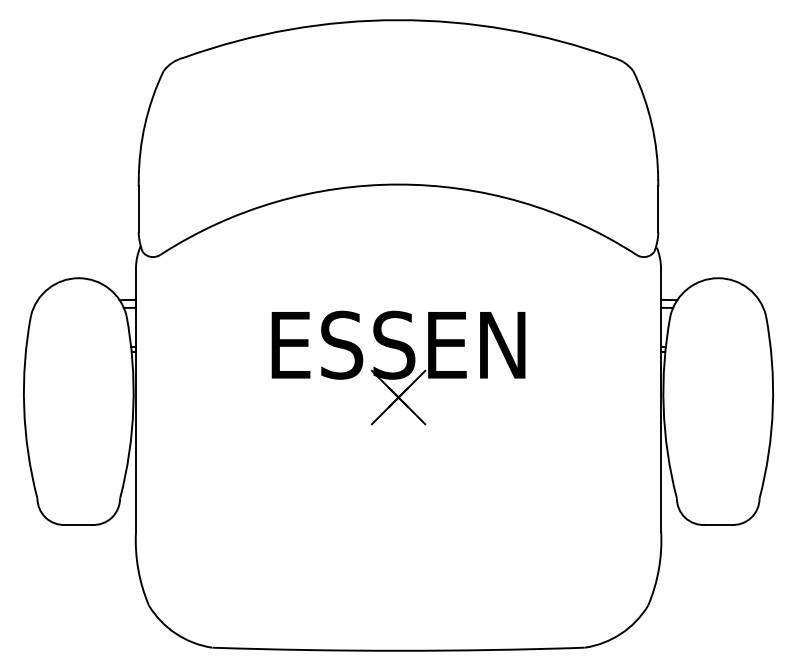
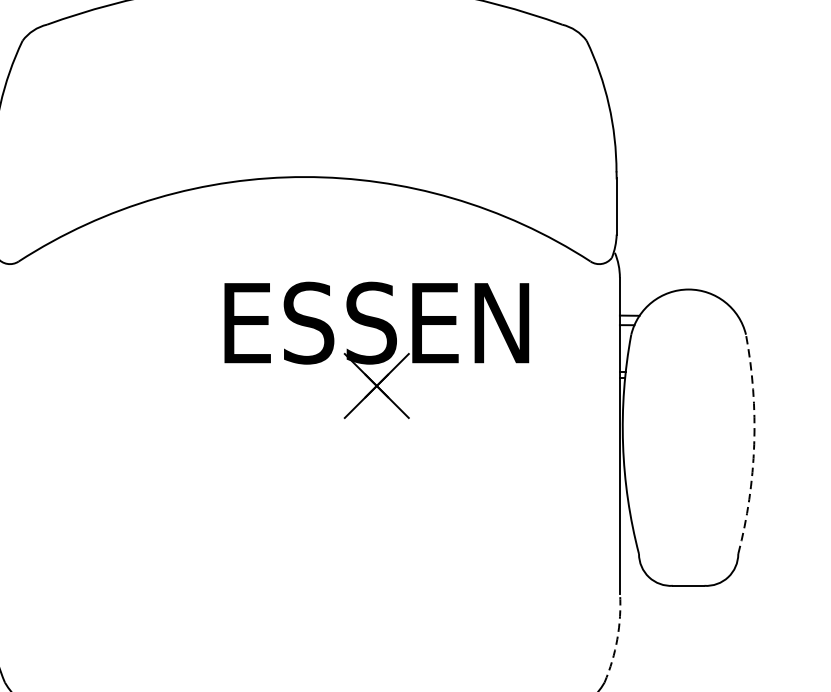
part: (398, 367) -> (376, 349), moved
arc: (772, 407) -> (753, 444), solid -> dashed
arc: (658, 569) -> (616, 639), solid -> dashed

